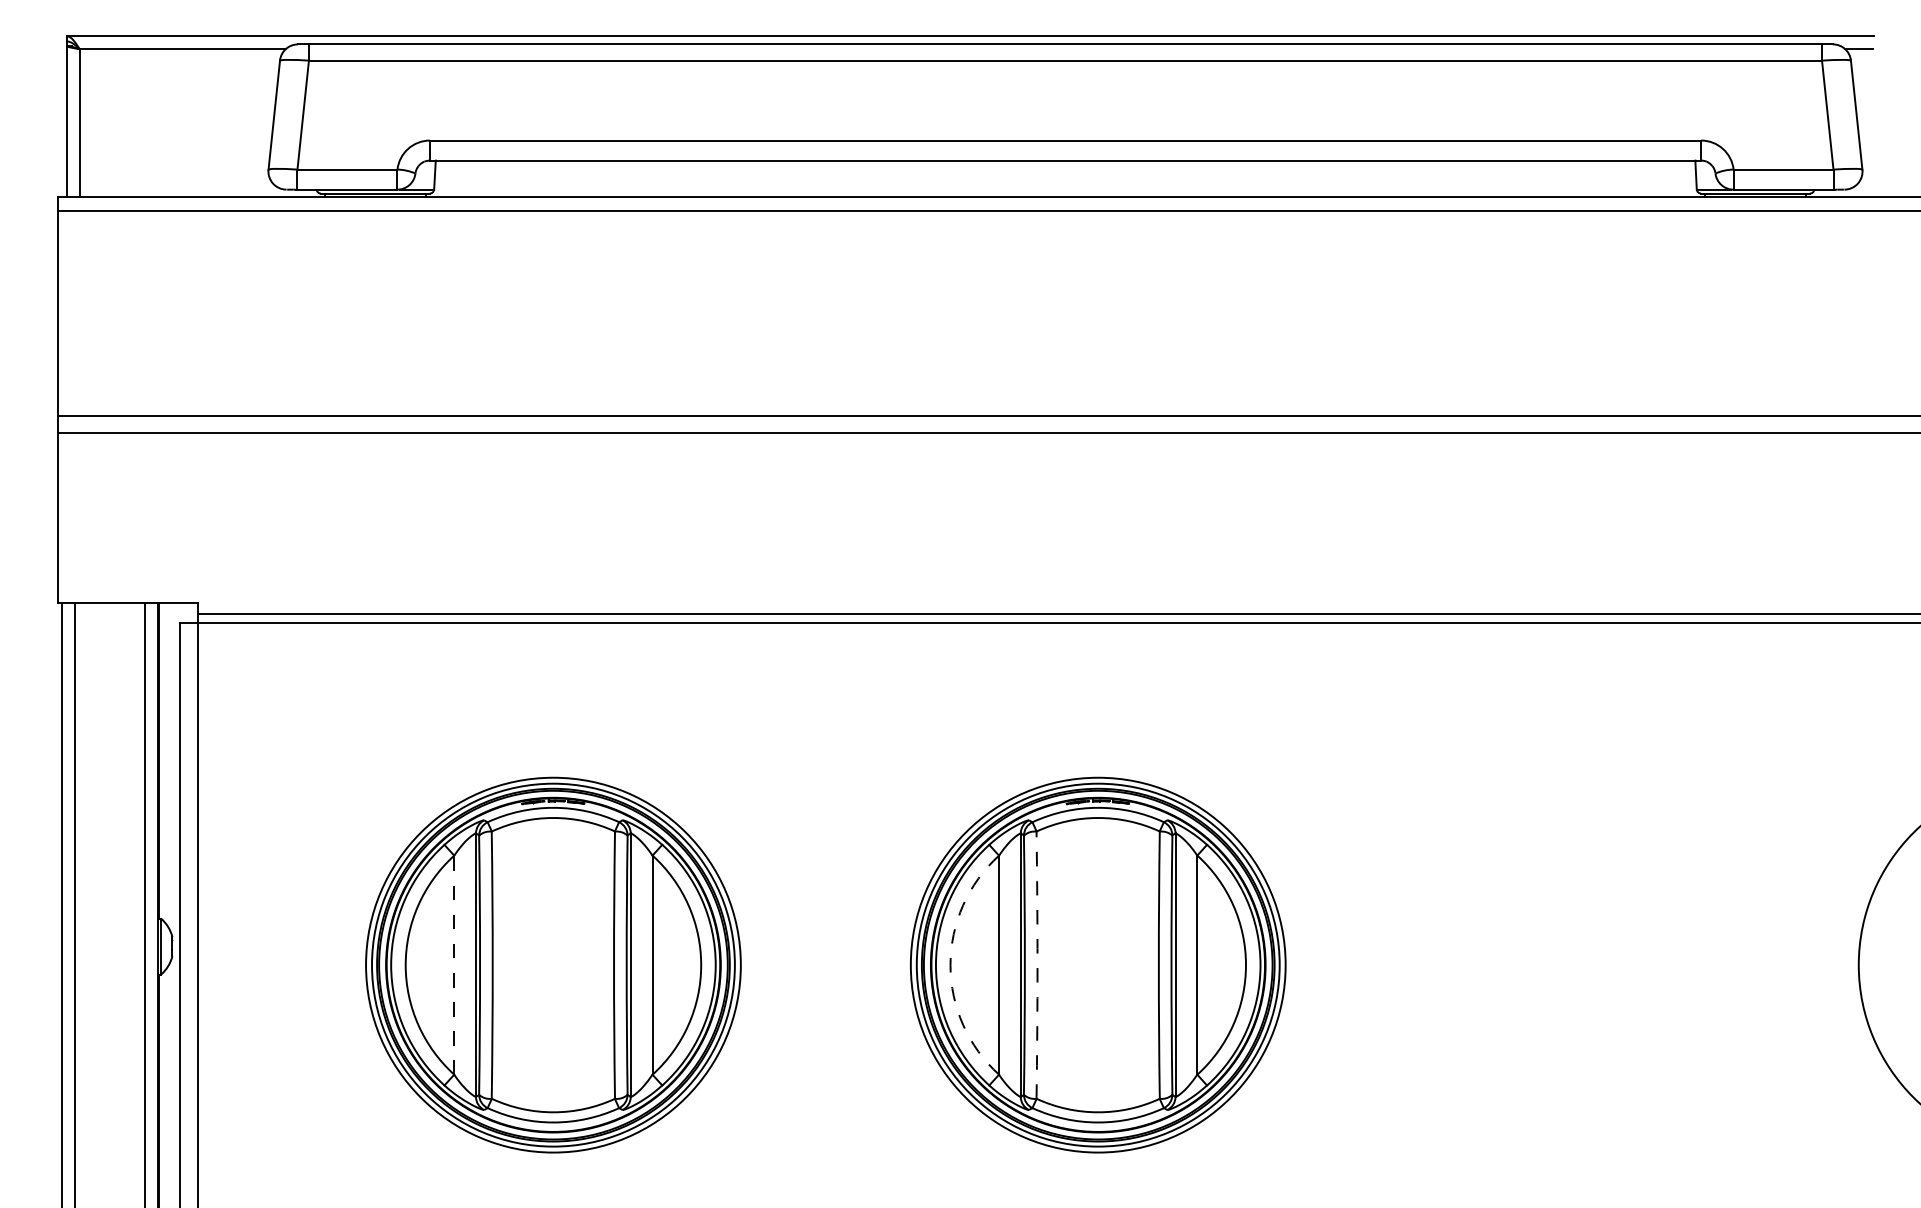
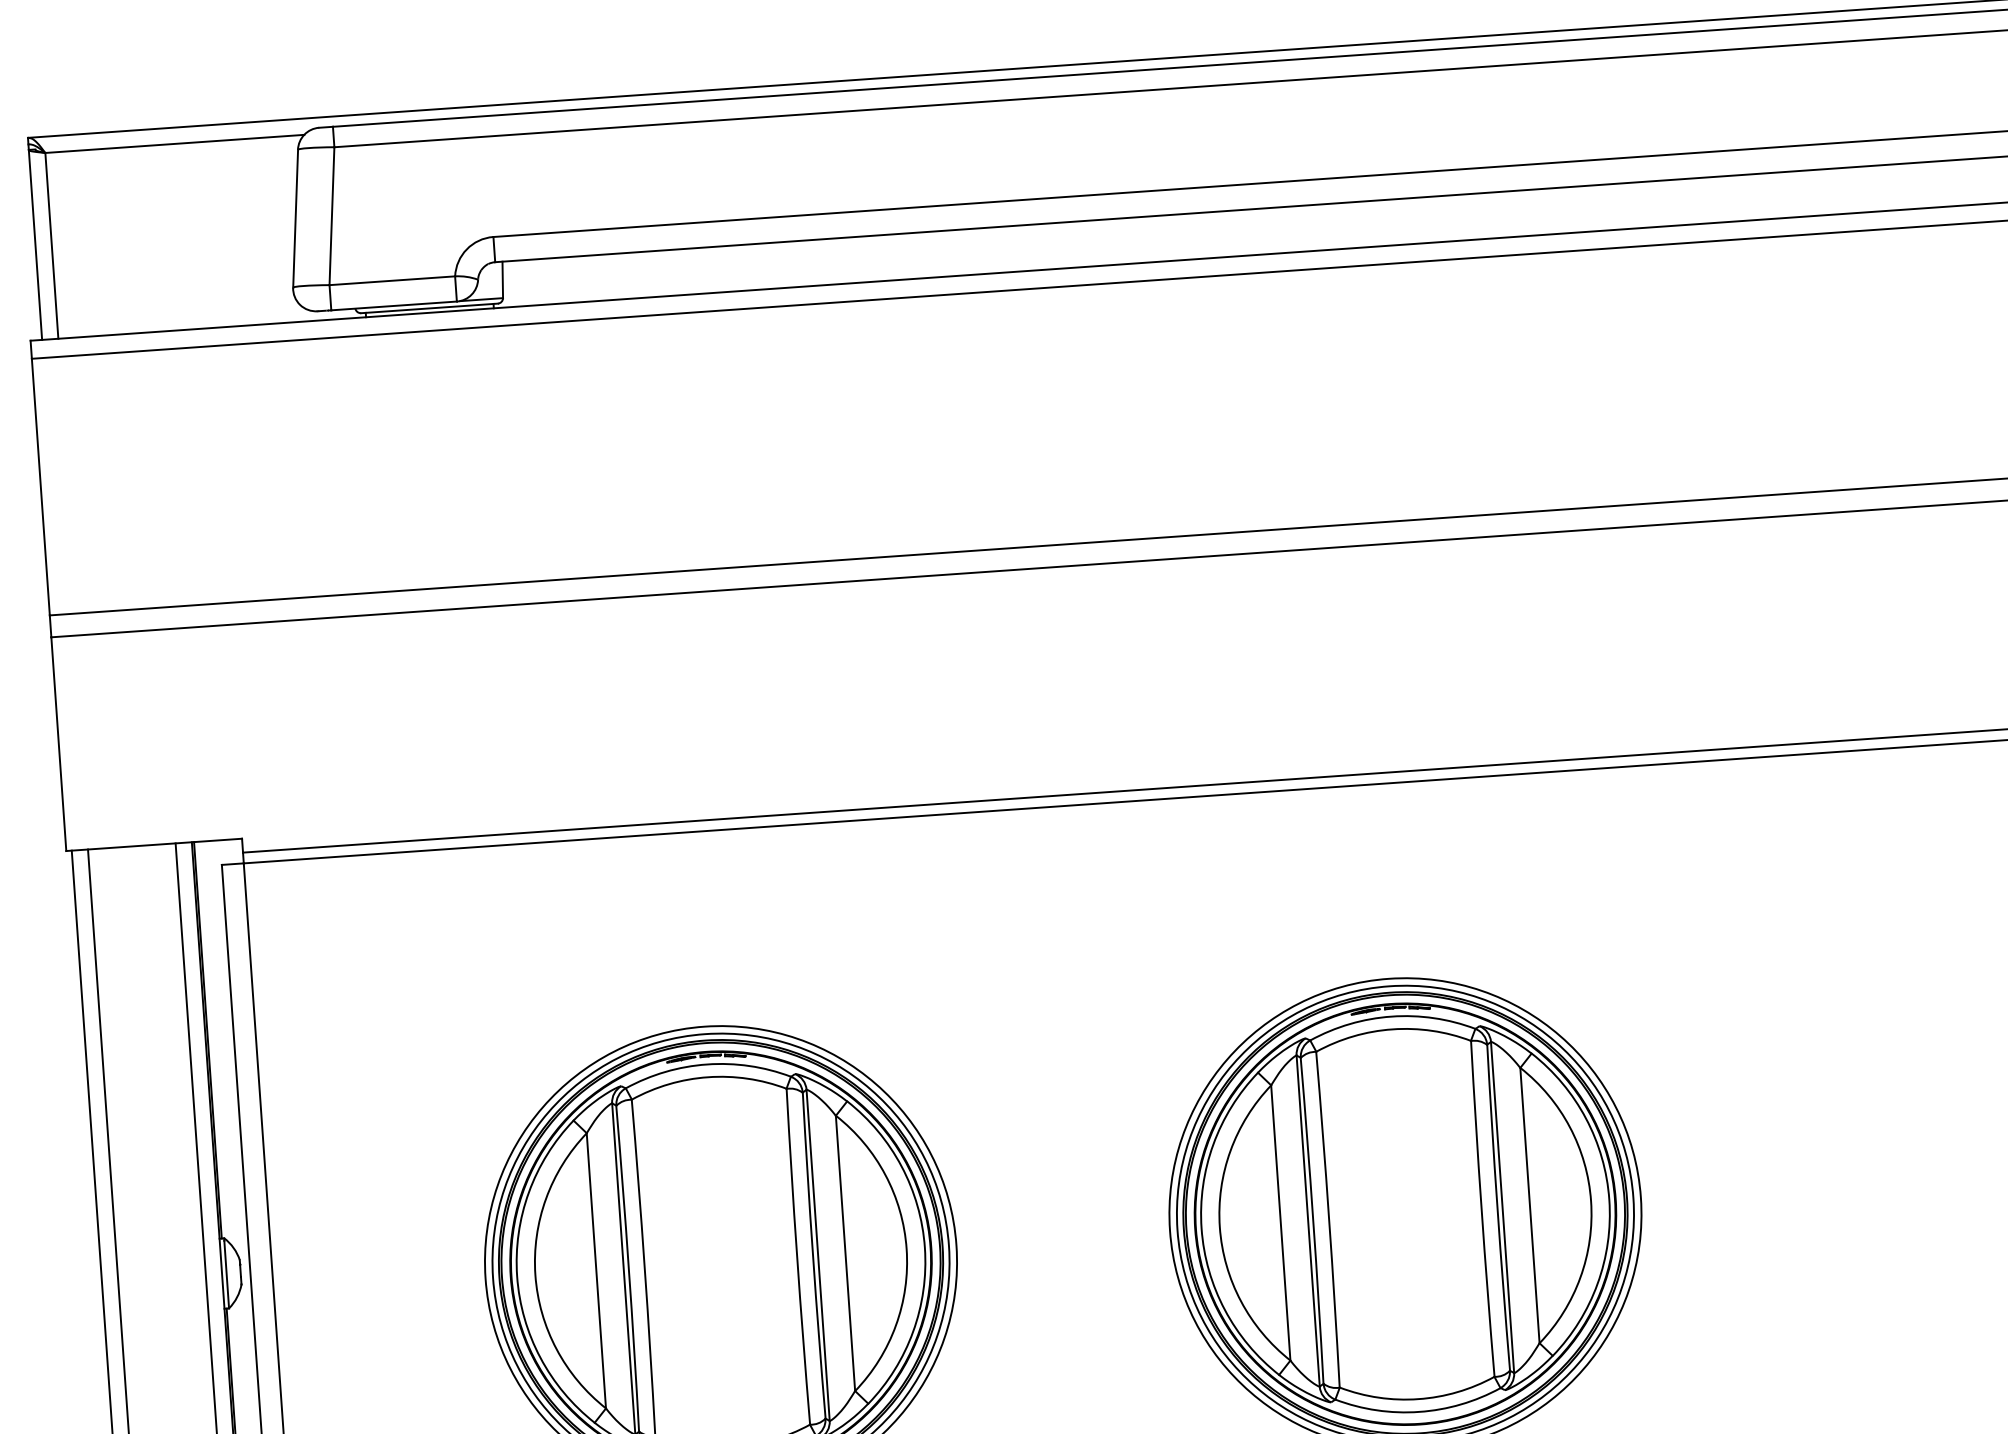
line: (454, 965) -> (596, 1271), dashed -> solid
arc: (950, 965) -> (1219, 1227), dashed -> solid
arc: (1037, 965) -> (1329, 1220), dashed -> solid

